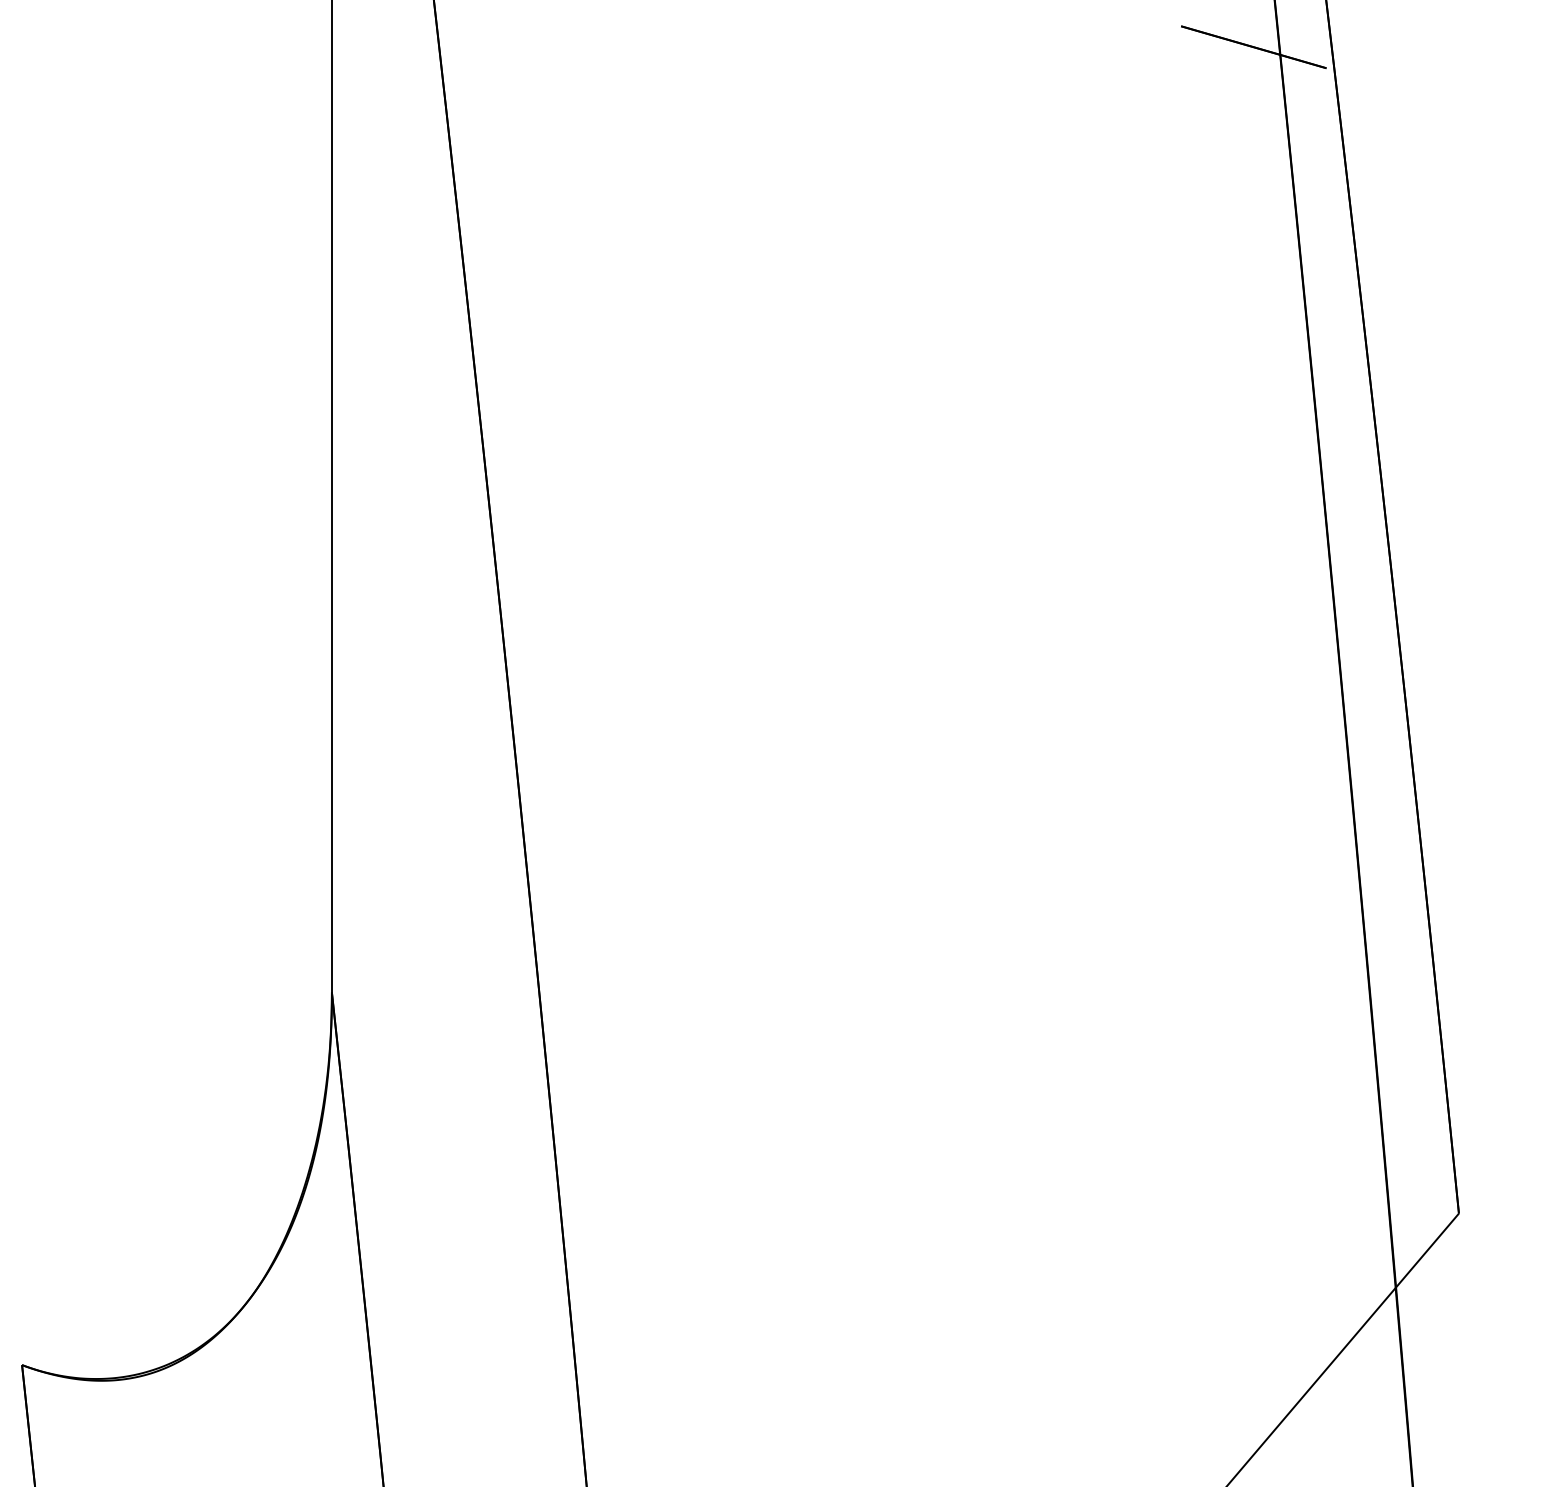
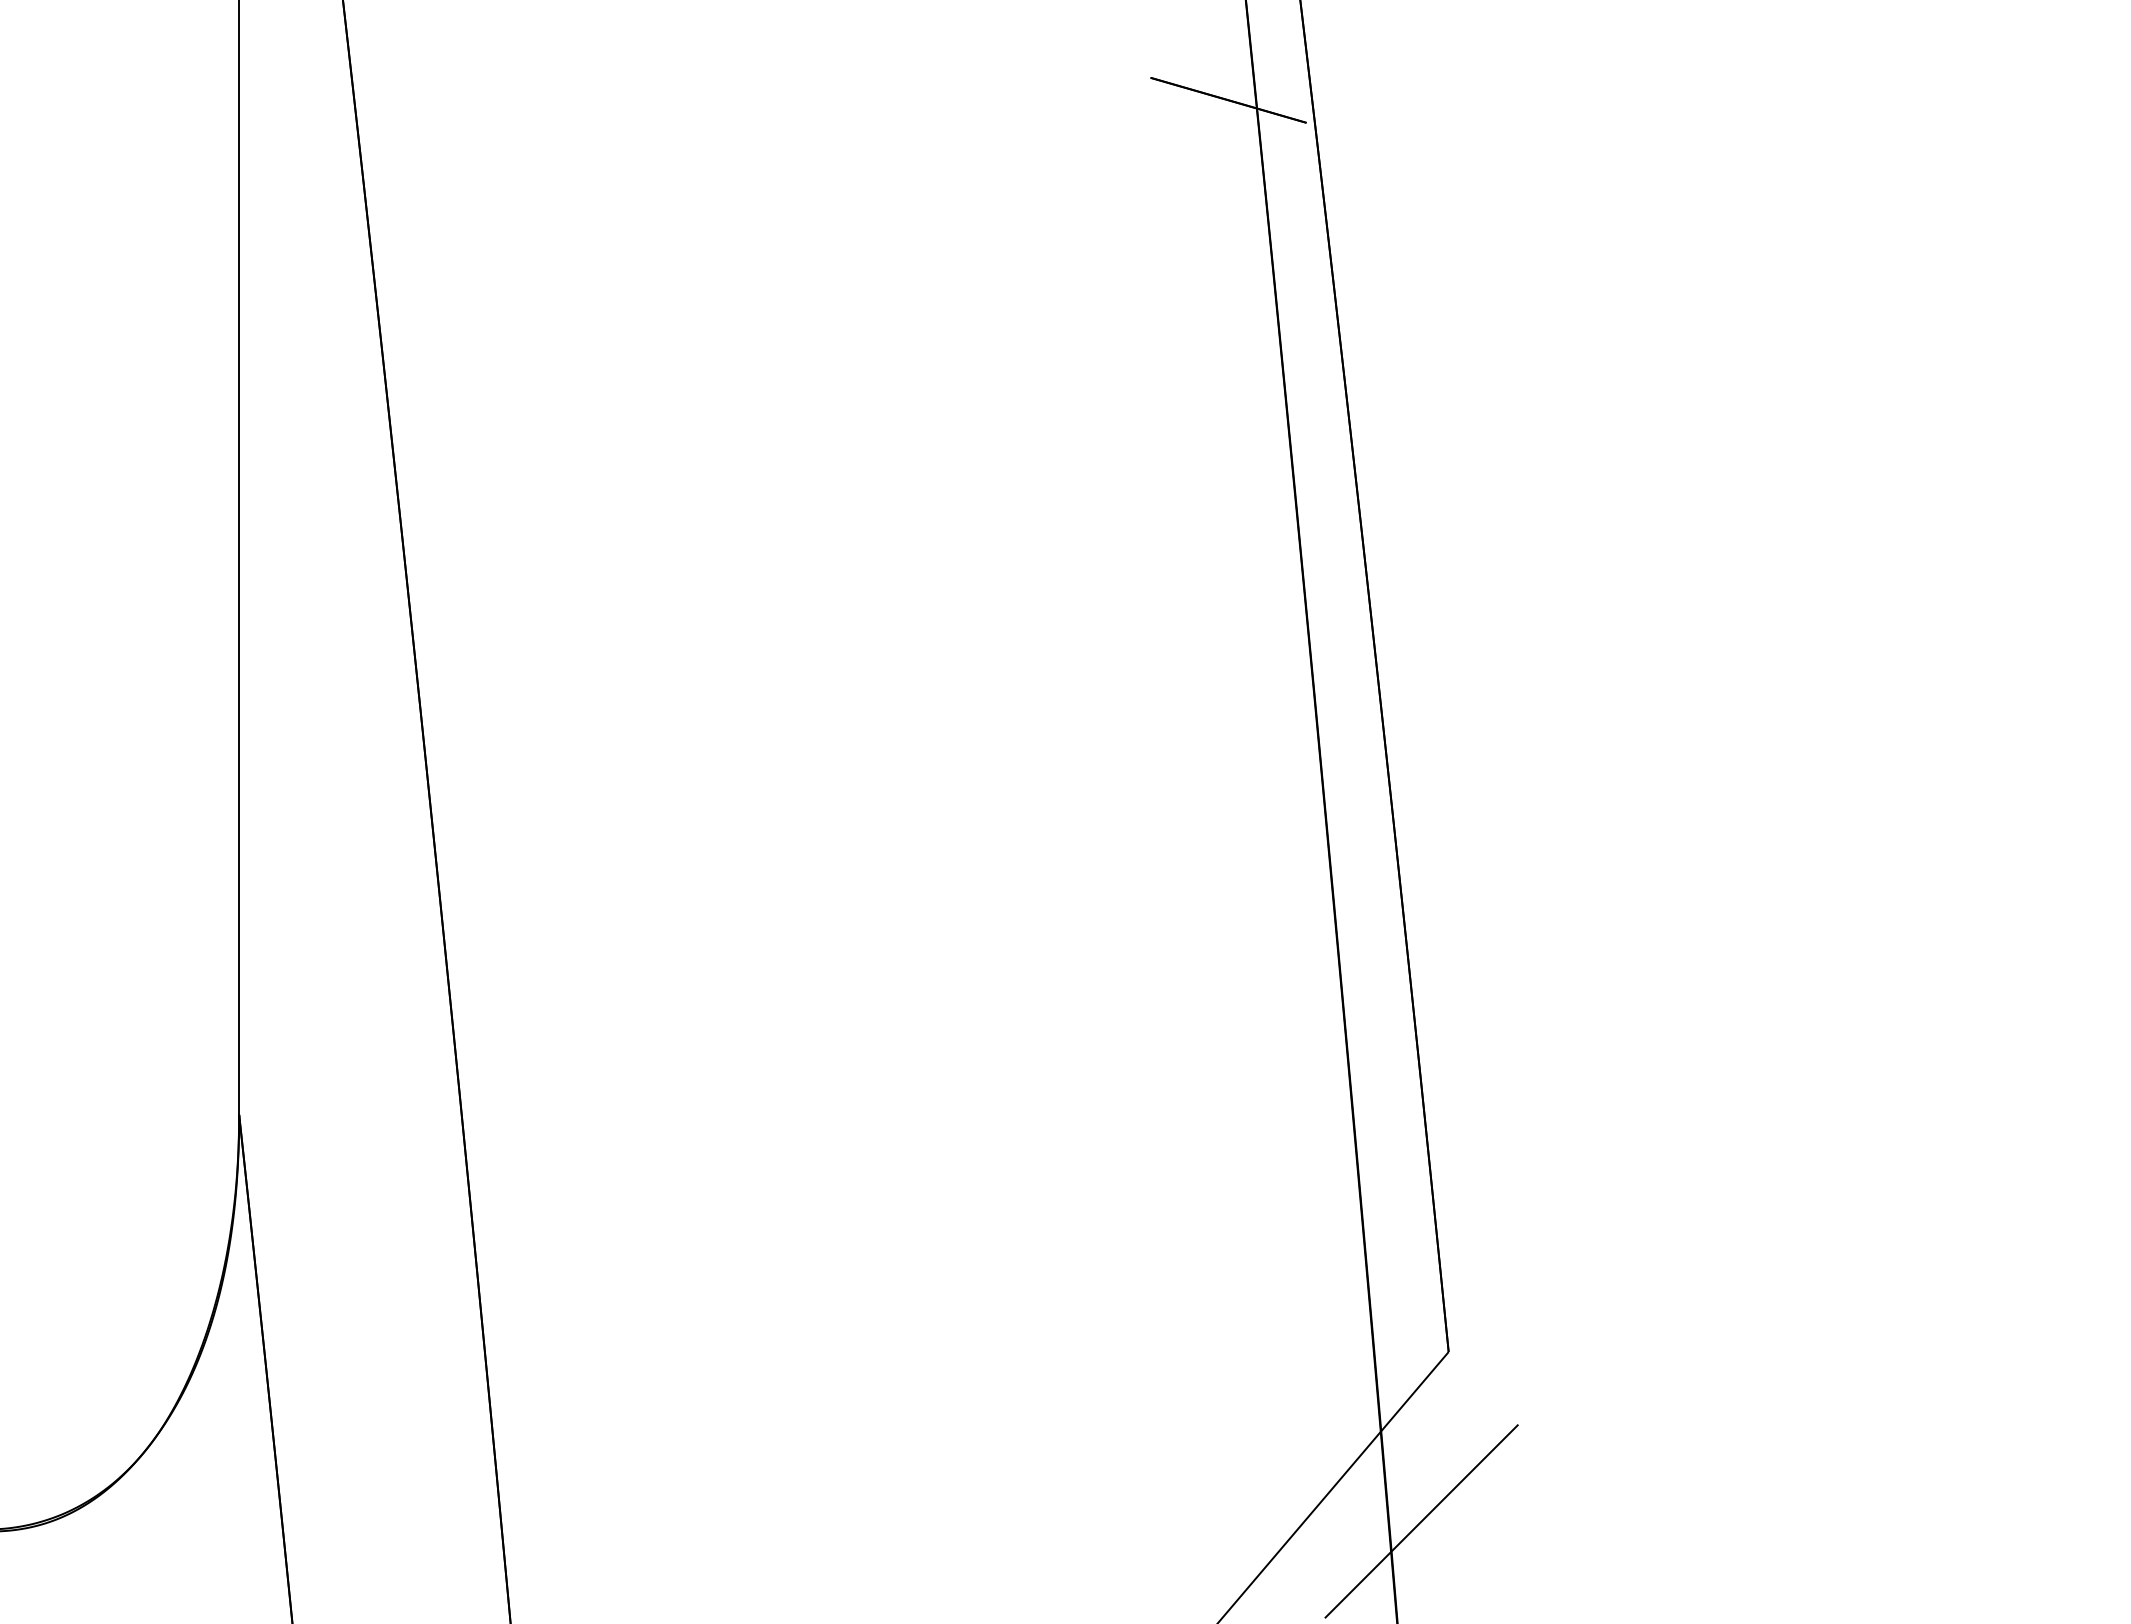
line: (1433, 1371) -> (1421, 1521), added

